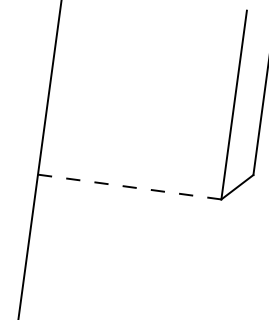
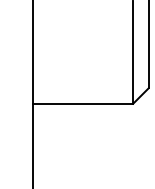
line: (130, 186) -> (83, 103), dashed -> solid

